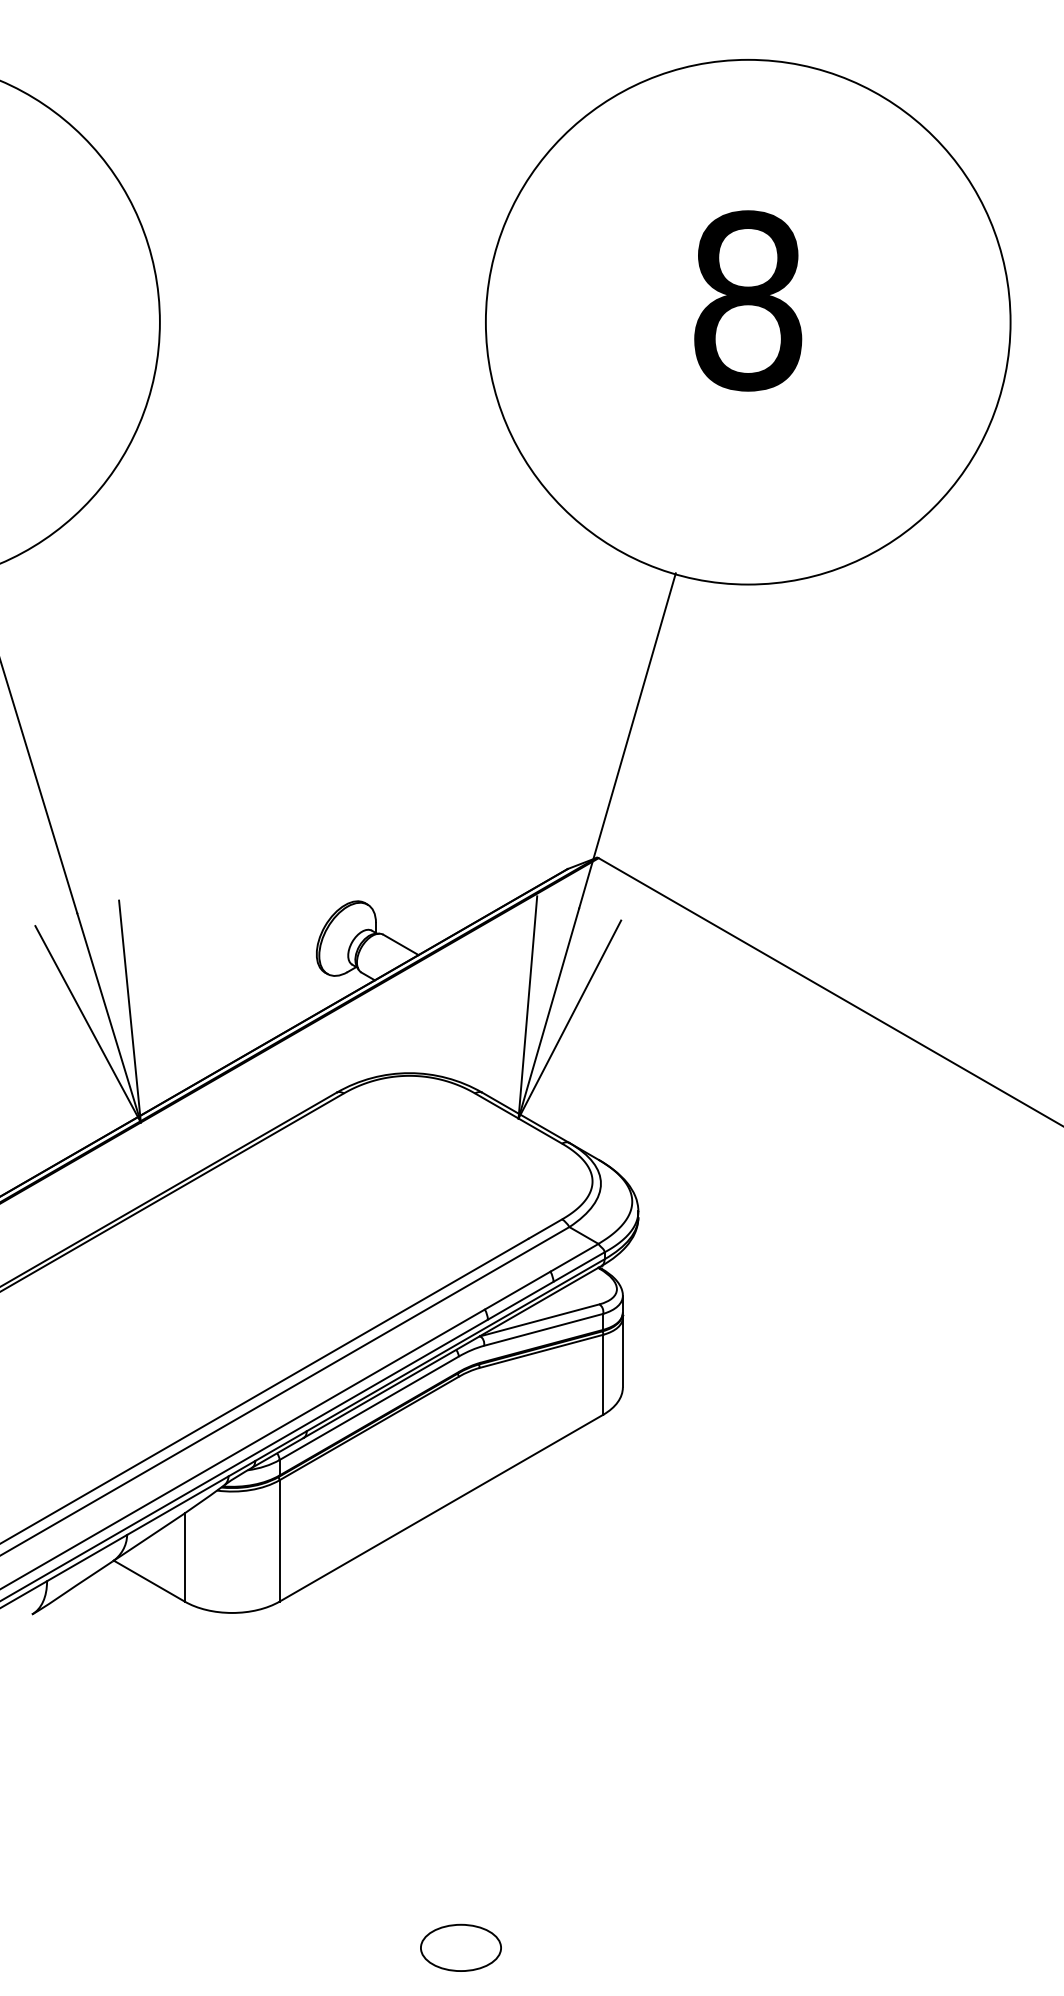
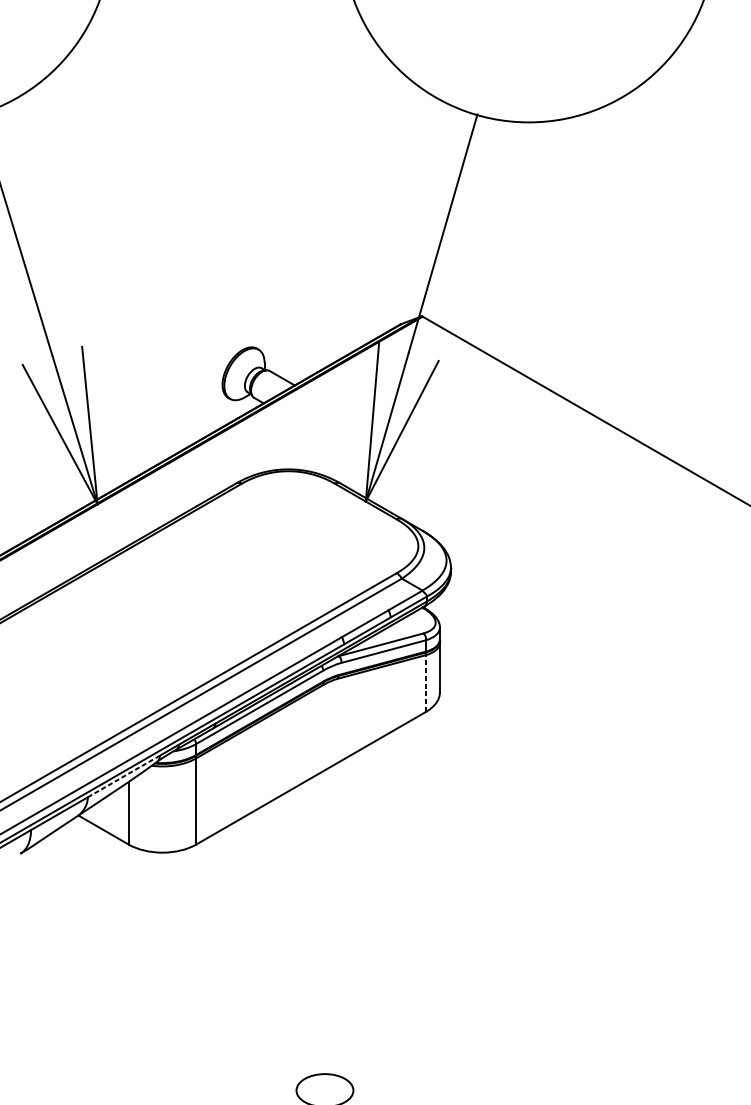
line: (603, 1374) -> (426, 683), solid -> dashed
line: (177, 1505) -> (123, 776), solid -> dashed

